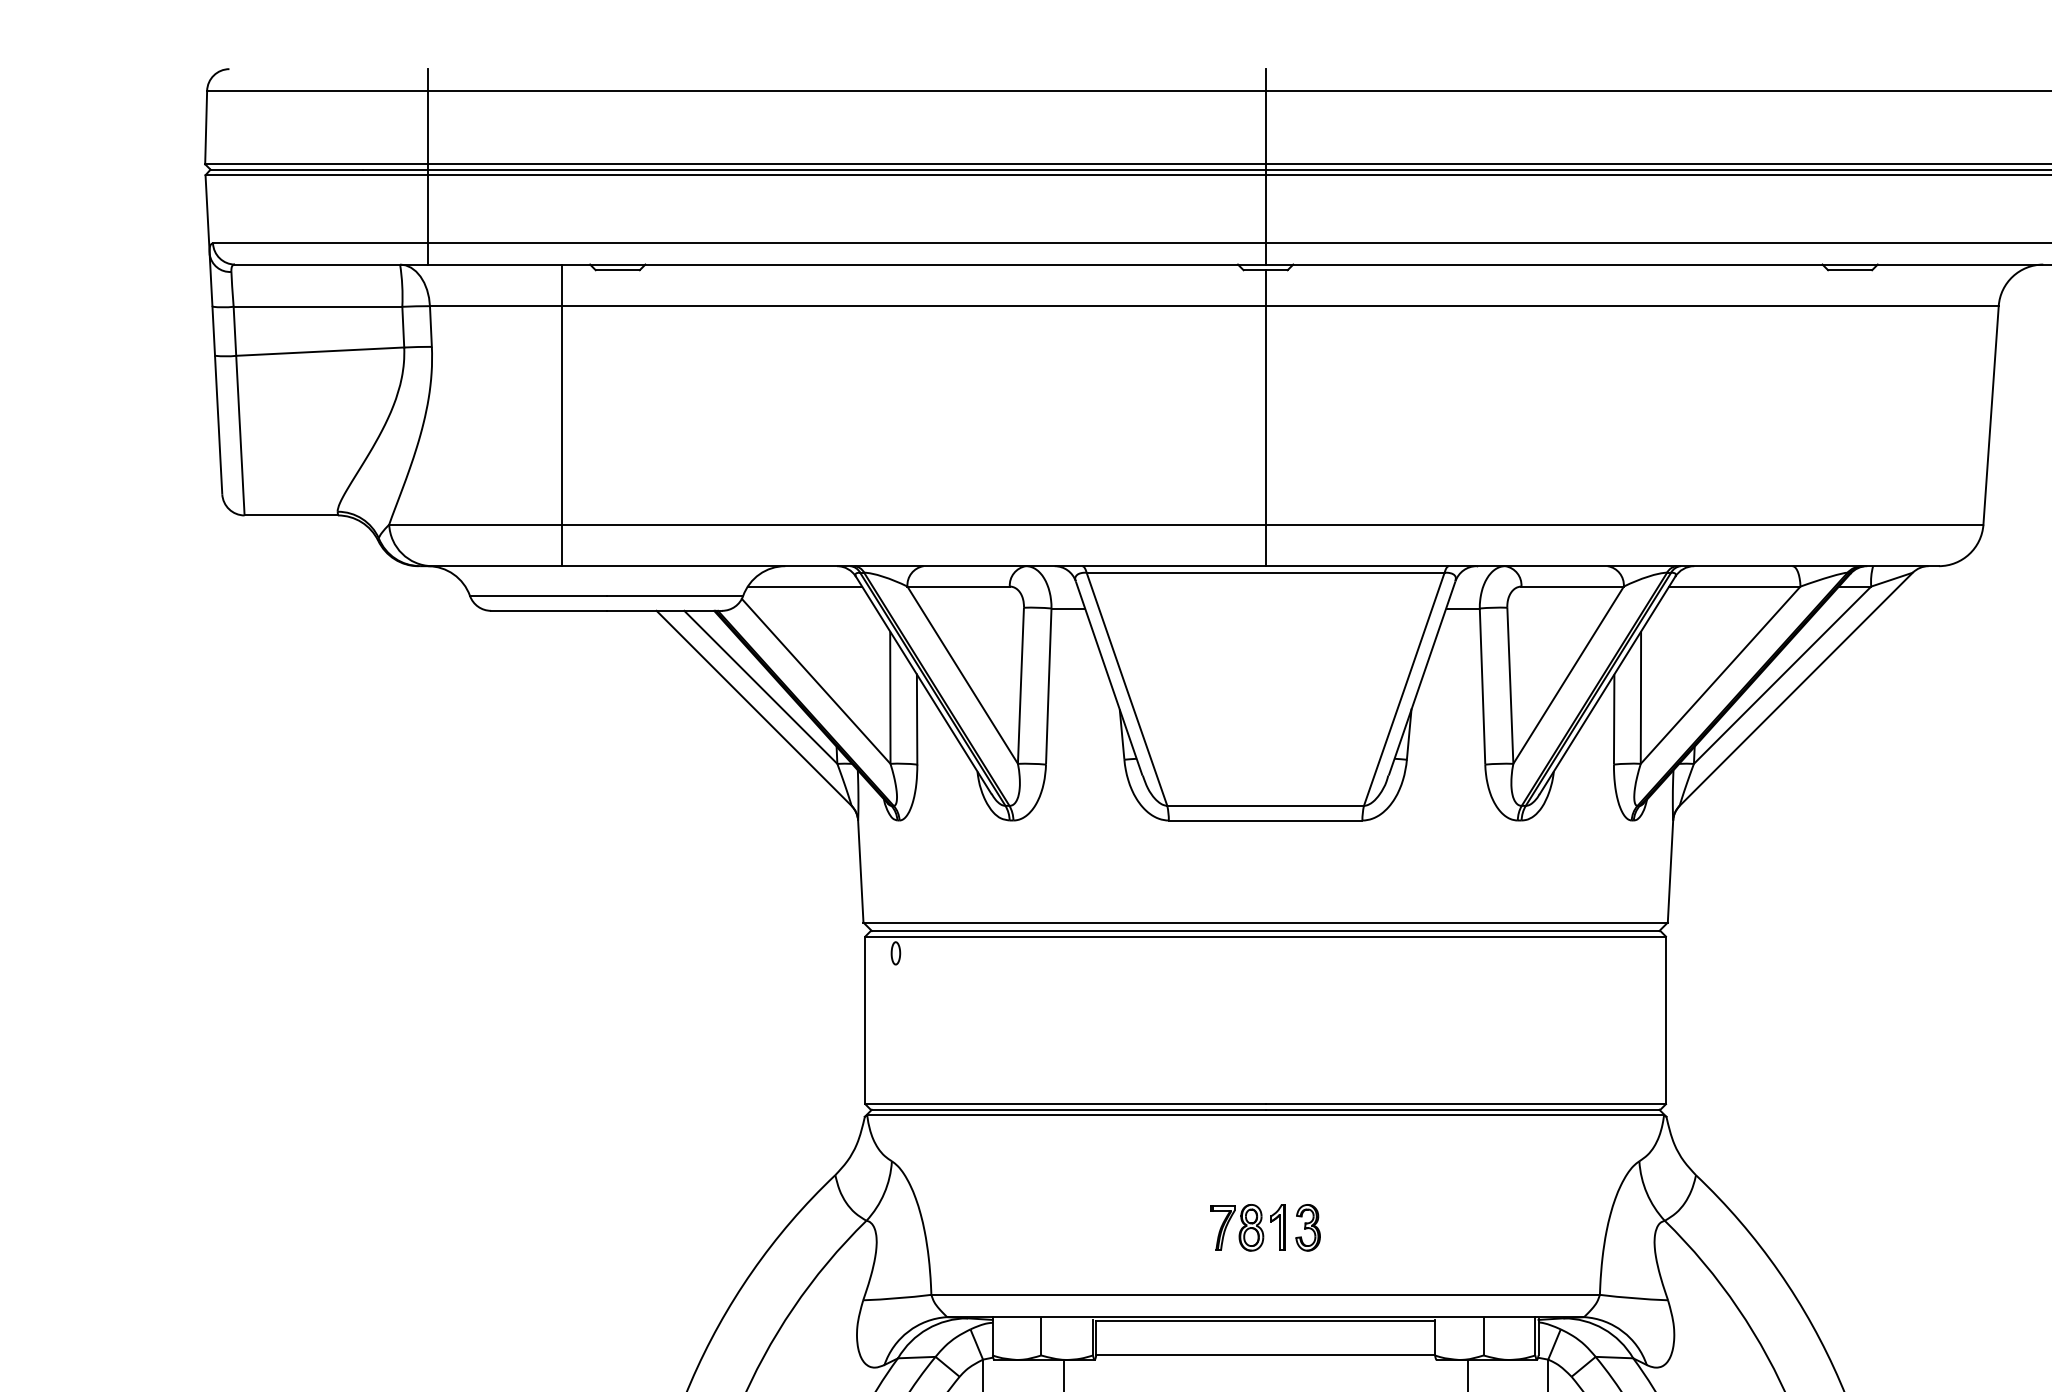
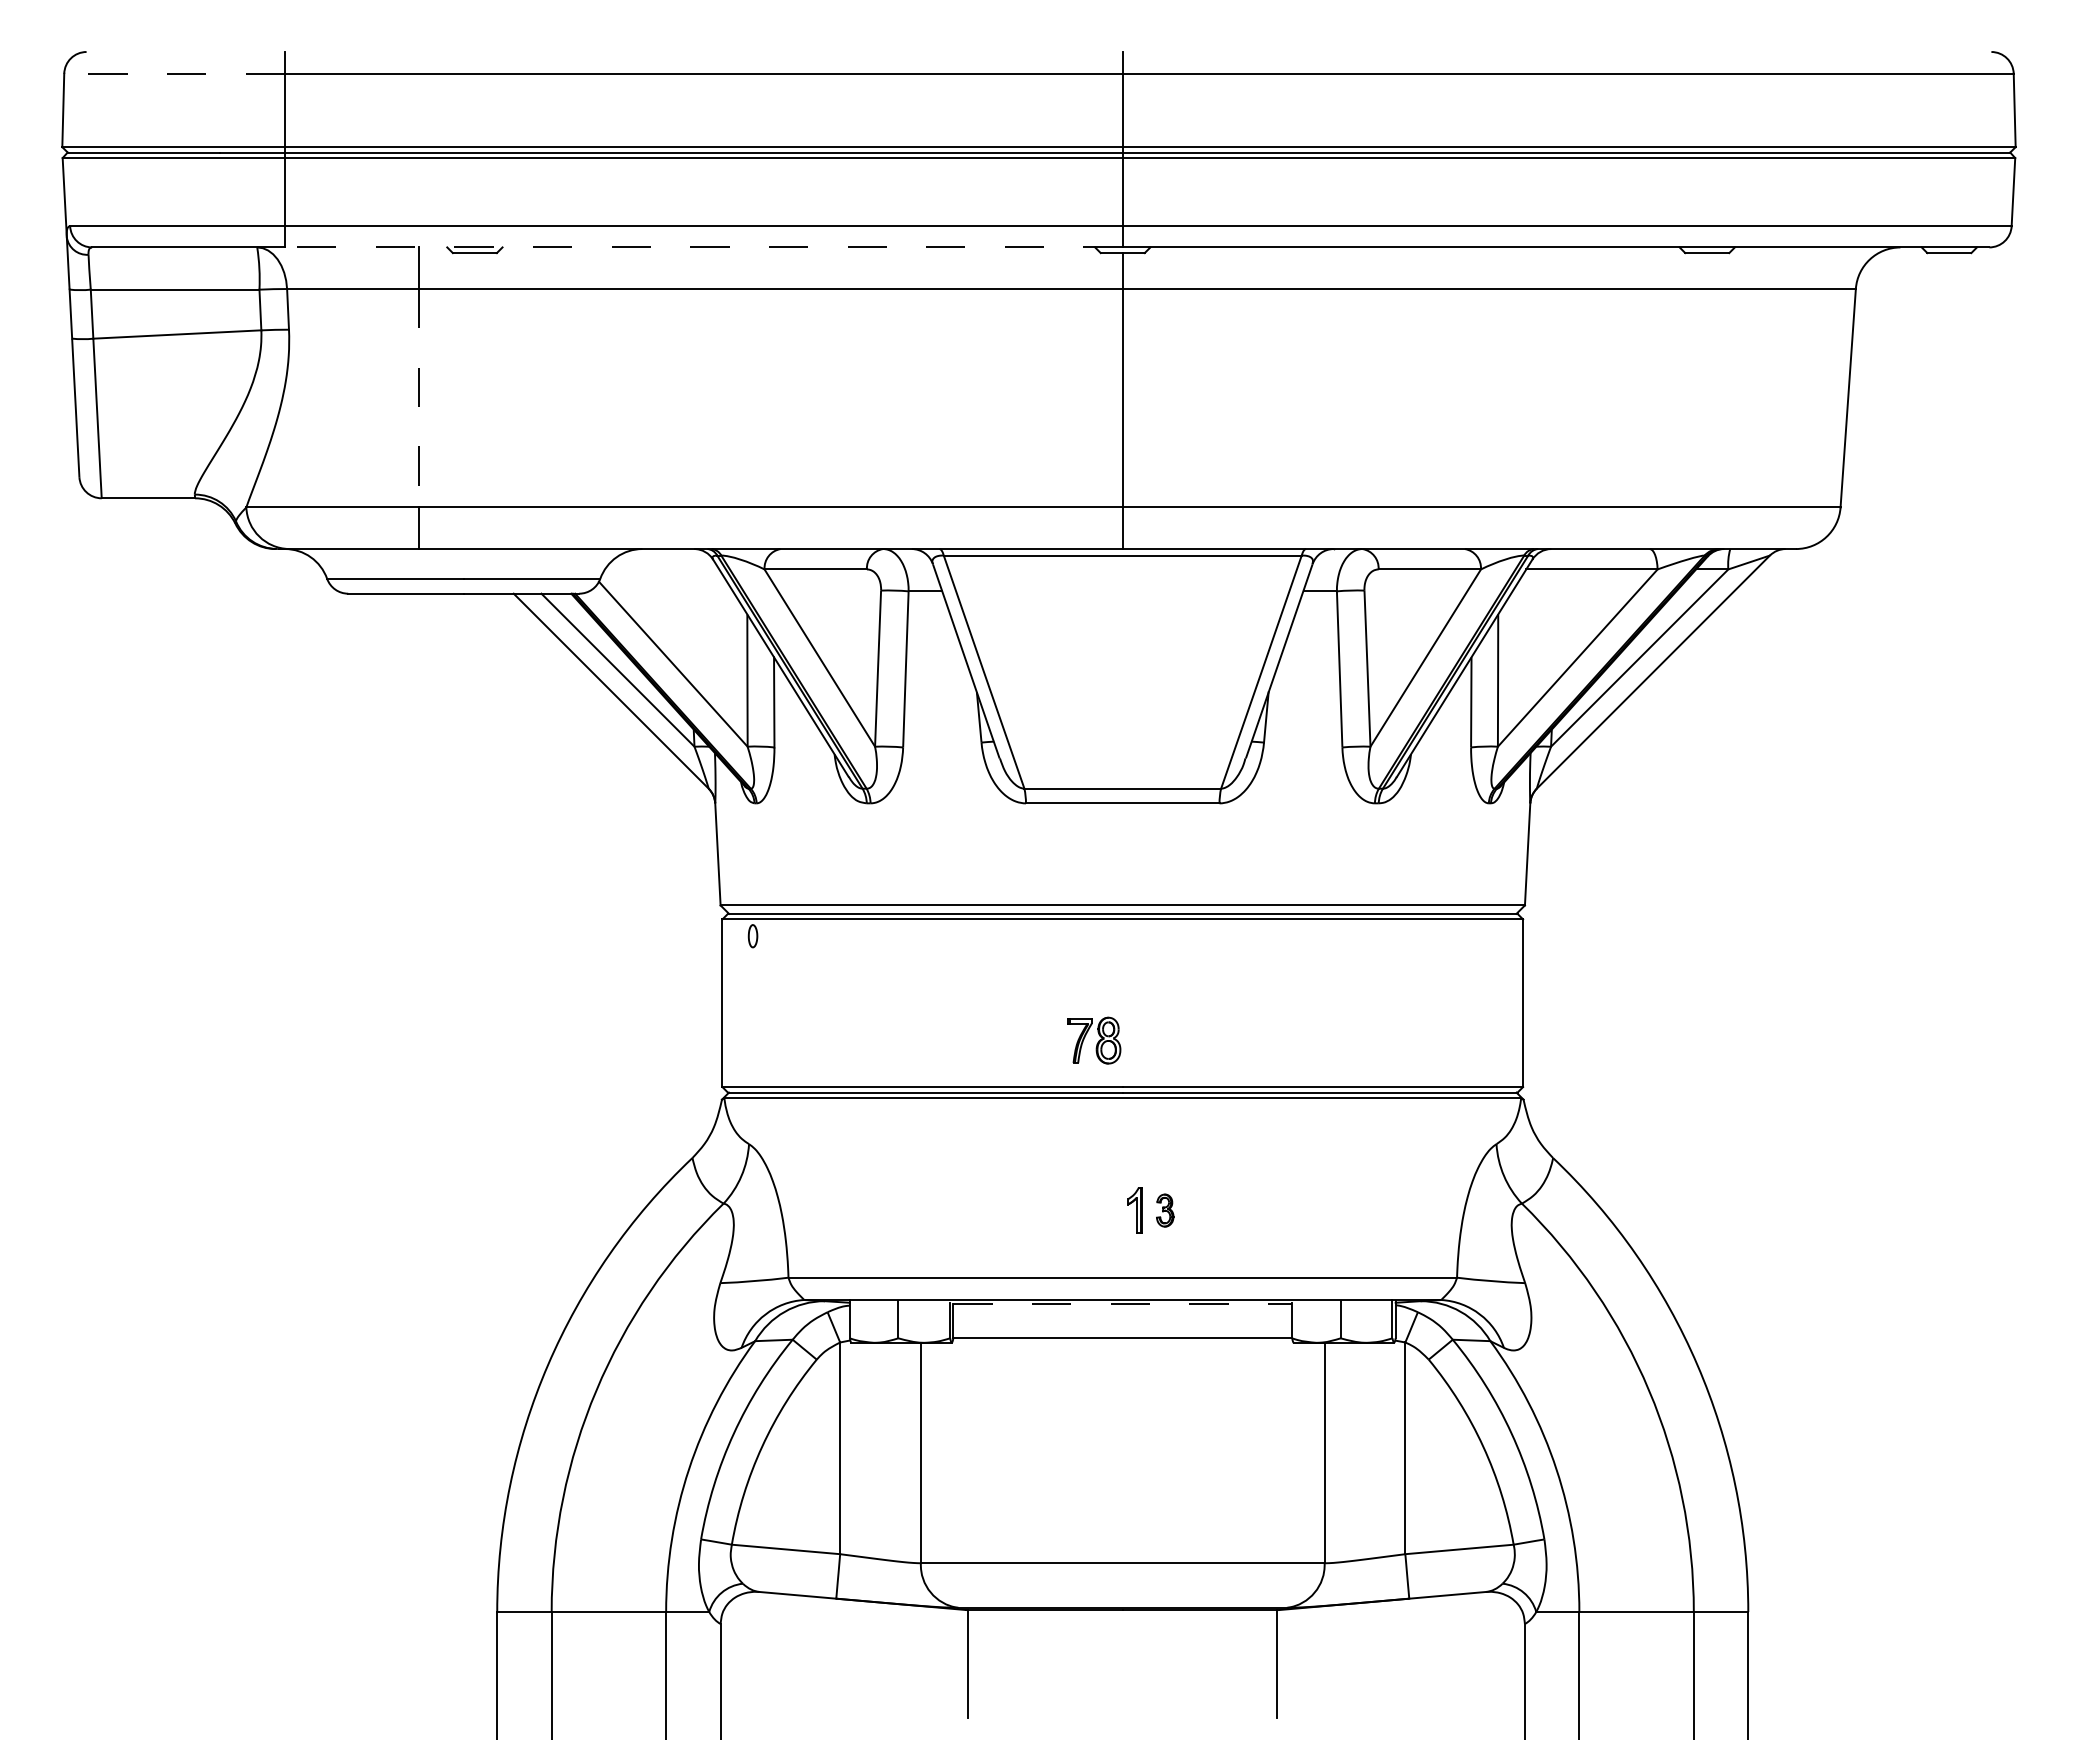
line: (317, 90) -> (174, 73), solid -> dashed
line: (846, 264) -> (703, 247), solid -> dashed
line: (562, 415) -> (419, 398), solid -> dashed
line: (804, 586) -> (661, 569), removed
part: (1237, 1227) -> (1094, 1040), moved
part: (1307, 1227) -> (1164, 1210), size x0.7
line: (1266, 1321) -> (1123, 1304), solid -> dashed

